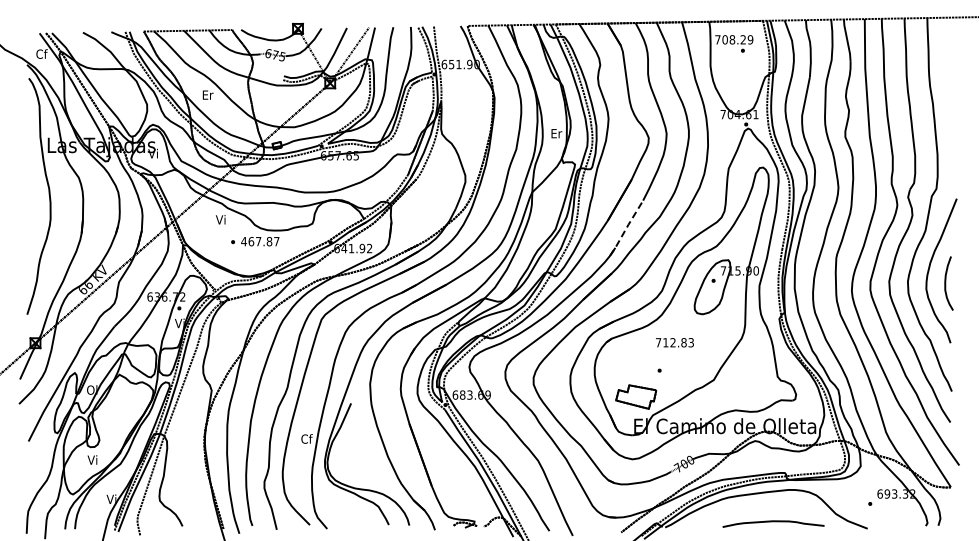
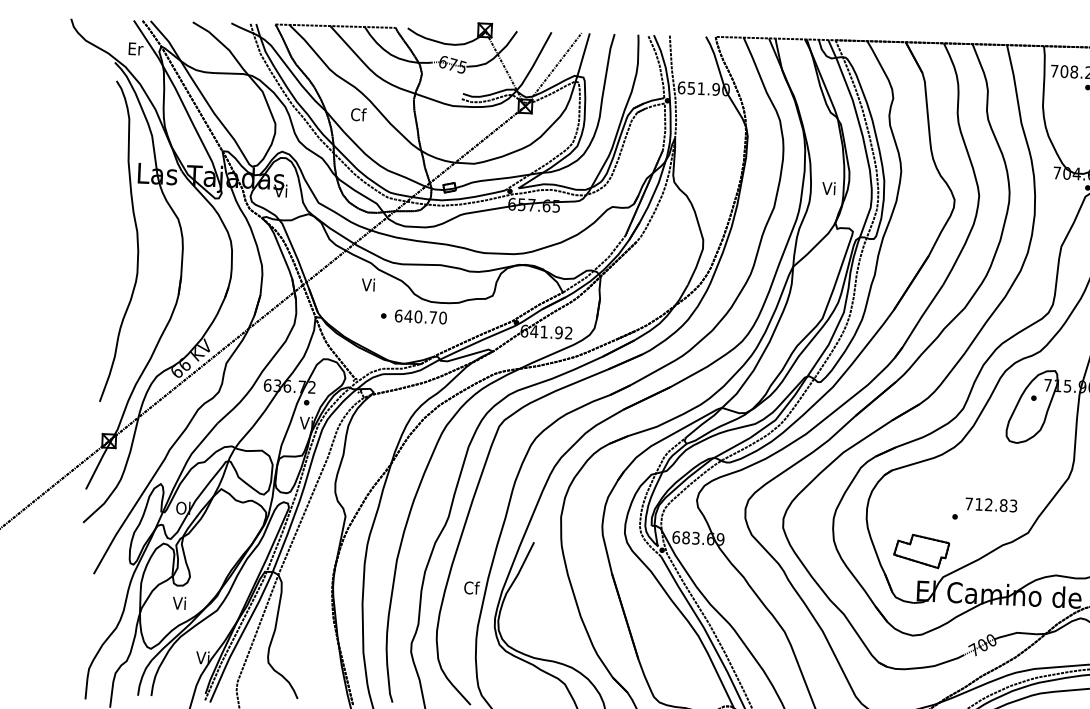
text: (41, 53) -> (135, 48), Cf -> Er
text: (207, 94) -> (358, 113), Er -> Cf
text: (556, 133) -> (829, 188), Er -> Vi
line: (626, 228) -> (918, 321), dashed -> solid
text: (260, 241) -> (420, 316), 467.87 -> 640.70
text: (674, 342) -> (990, 504), moved

